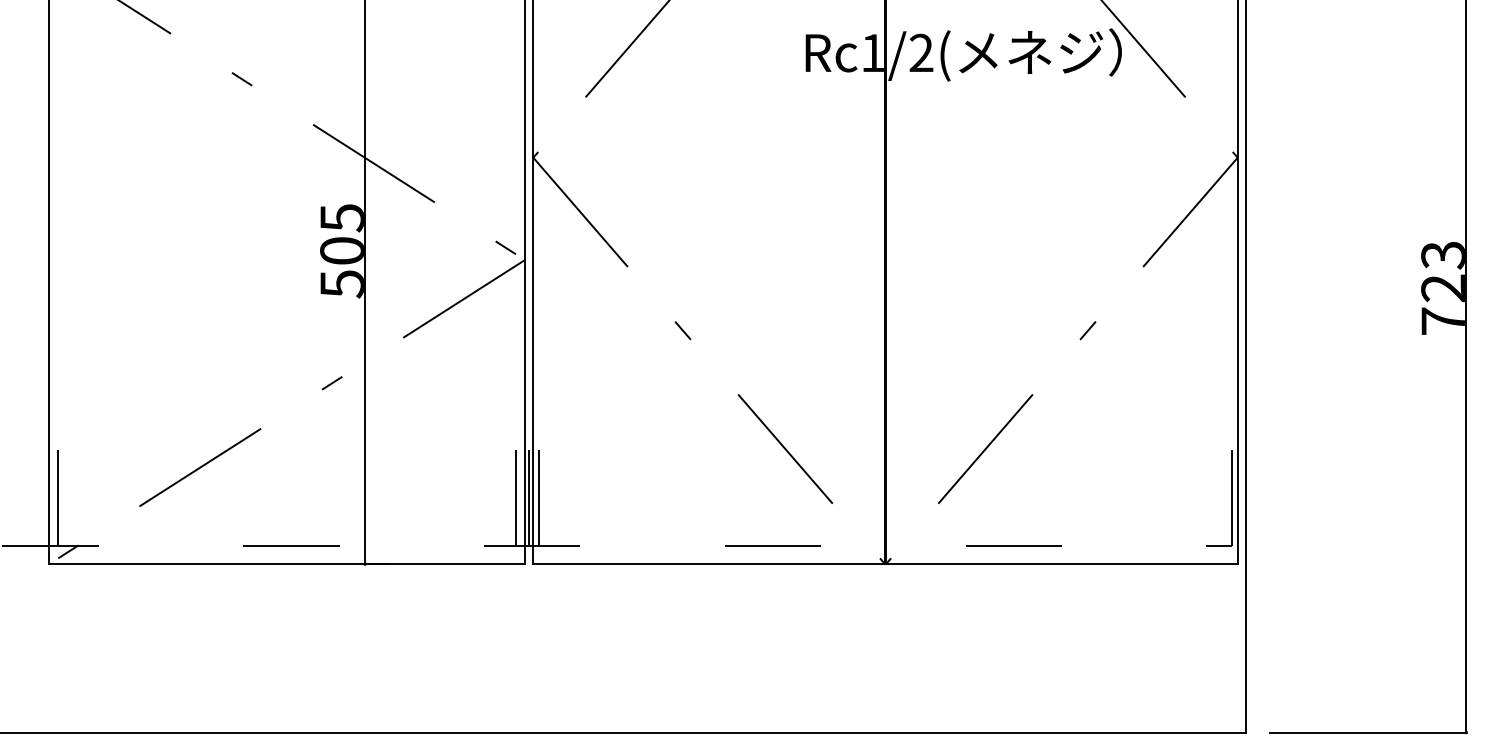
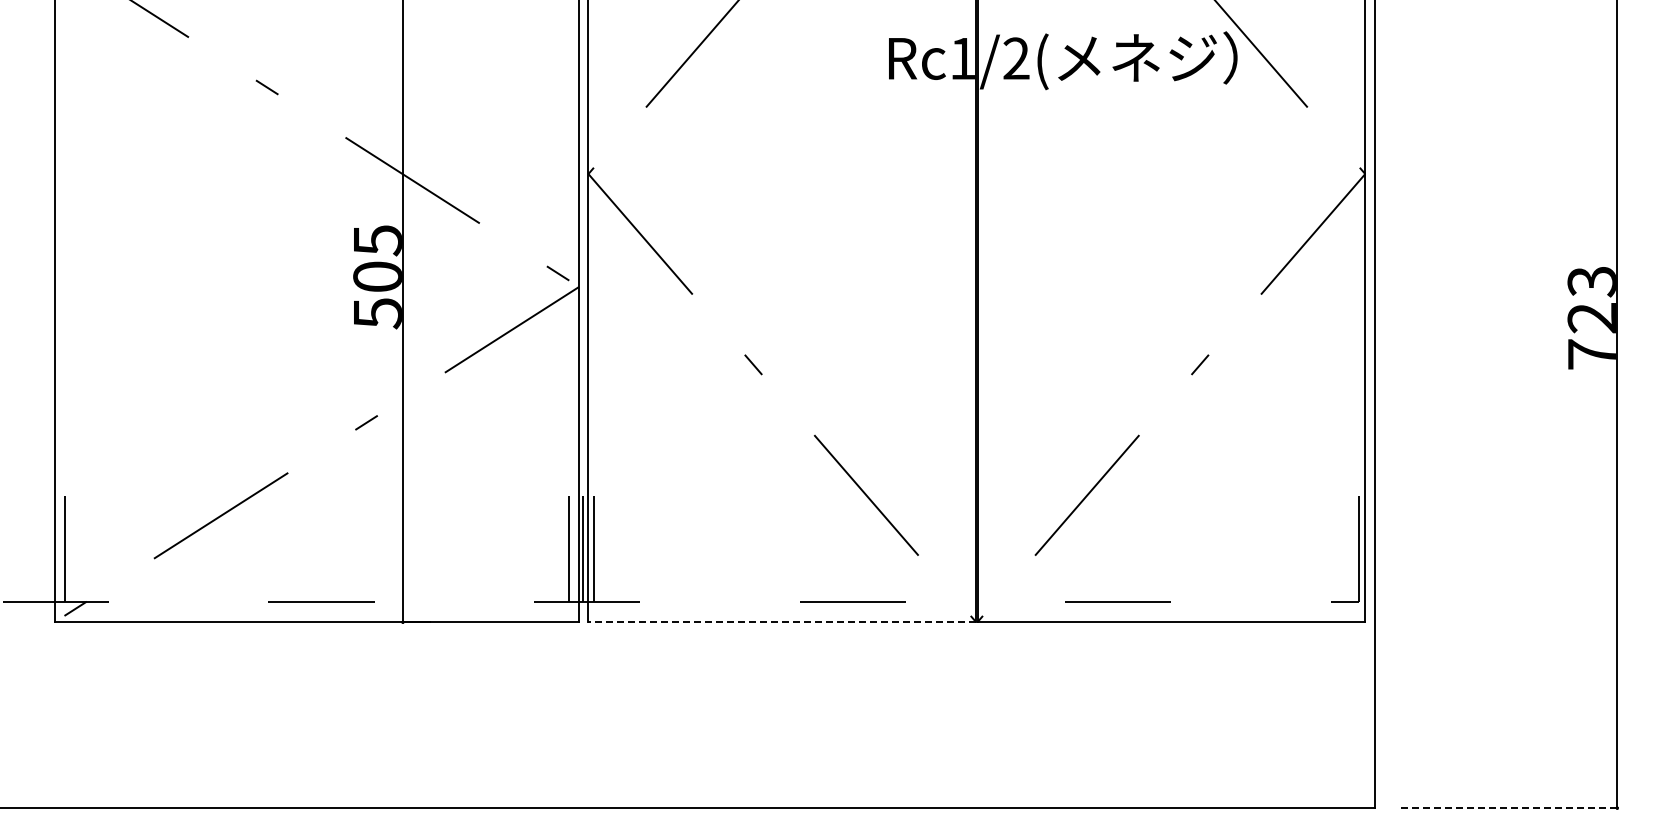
line: (709, 564) -> (782, 622), solid -> dashed
line: (1368, 732) -> (1509, 808), solid -> dashed

